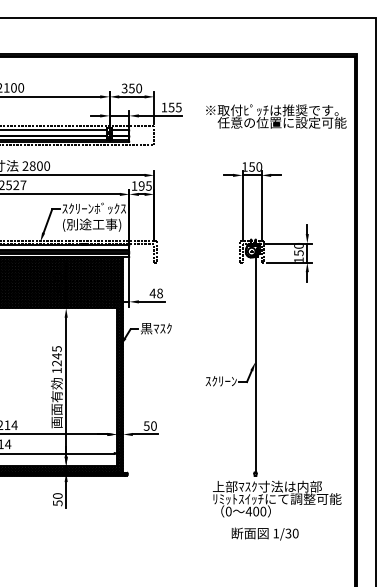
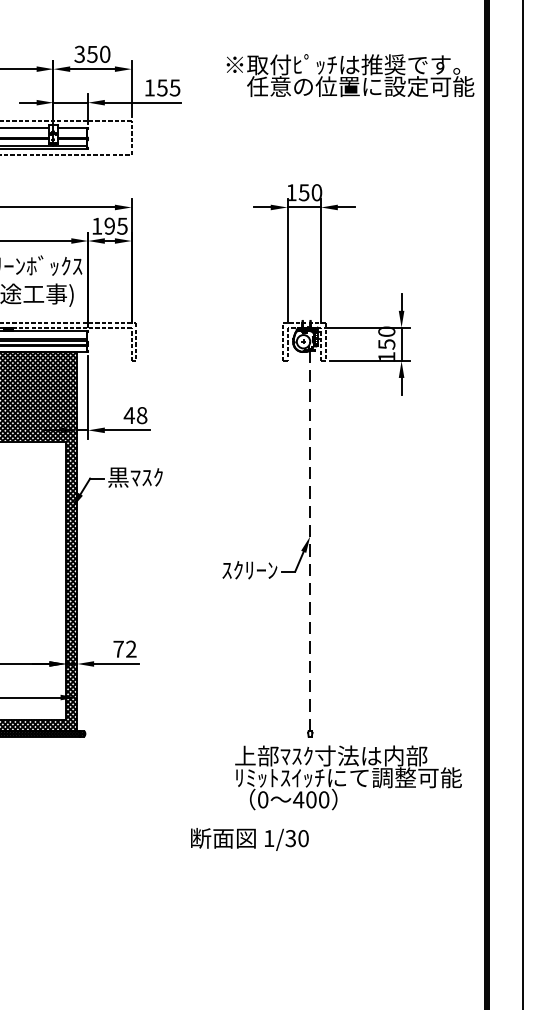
text: (276, 116) -> (350, 75), moved
line: (255, 361) -> (310, 535), solid -> dashed
text: (149, 425) -> (123, 648), 50 -> 72
text: (264, 533) -> (248, 838), moved

